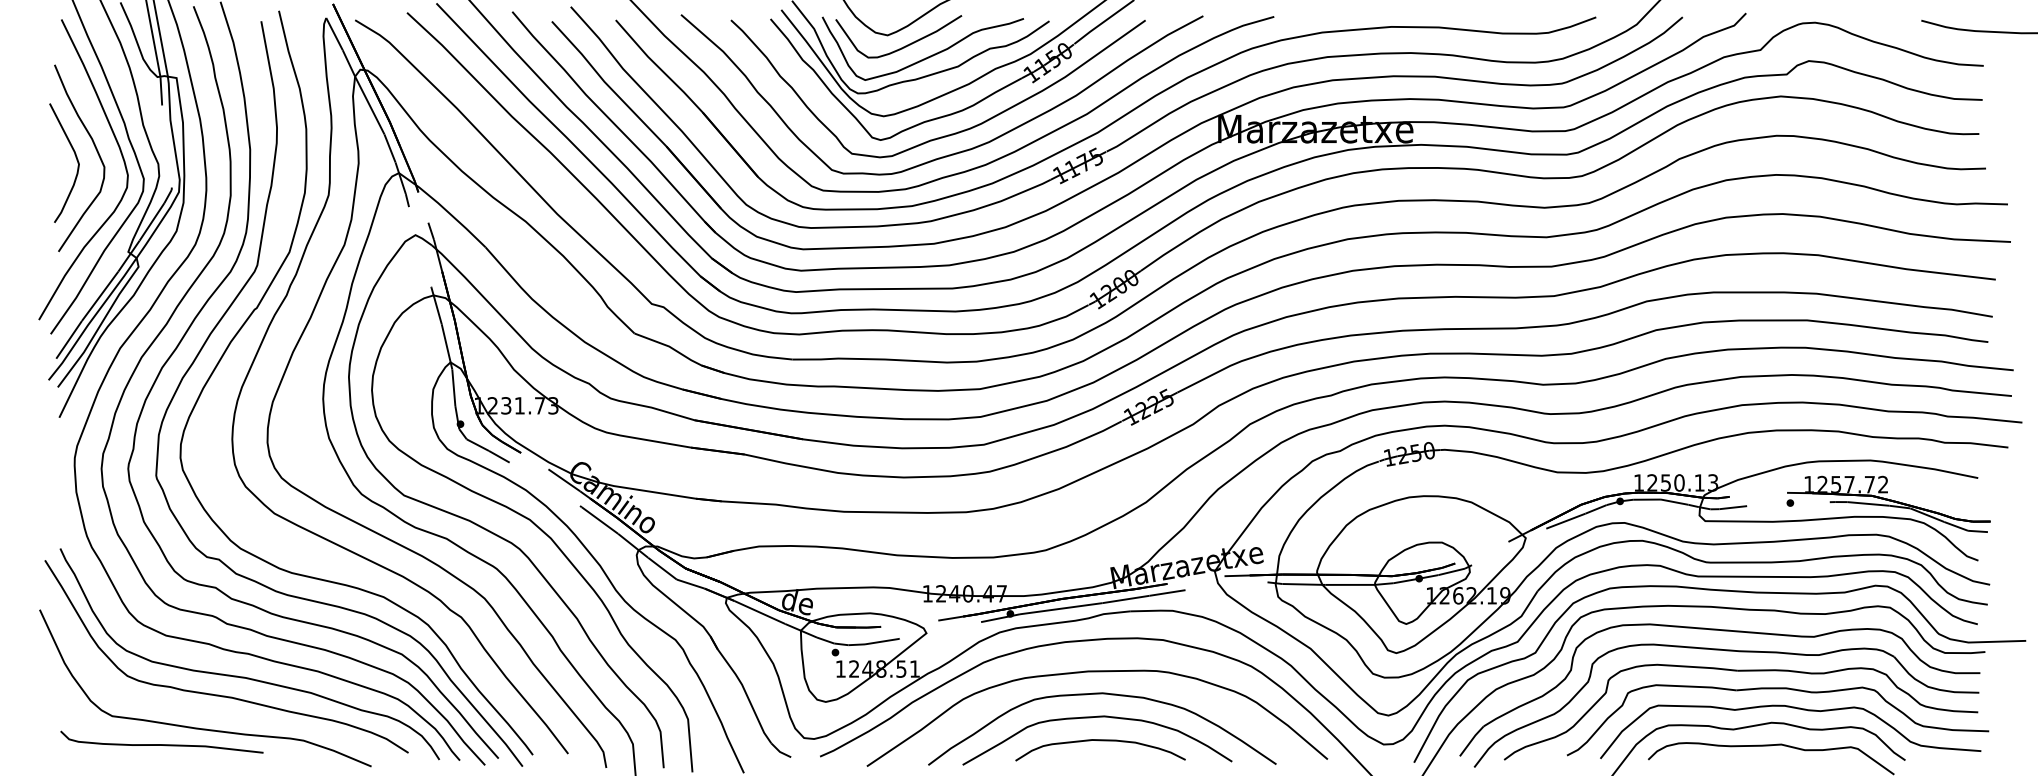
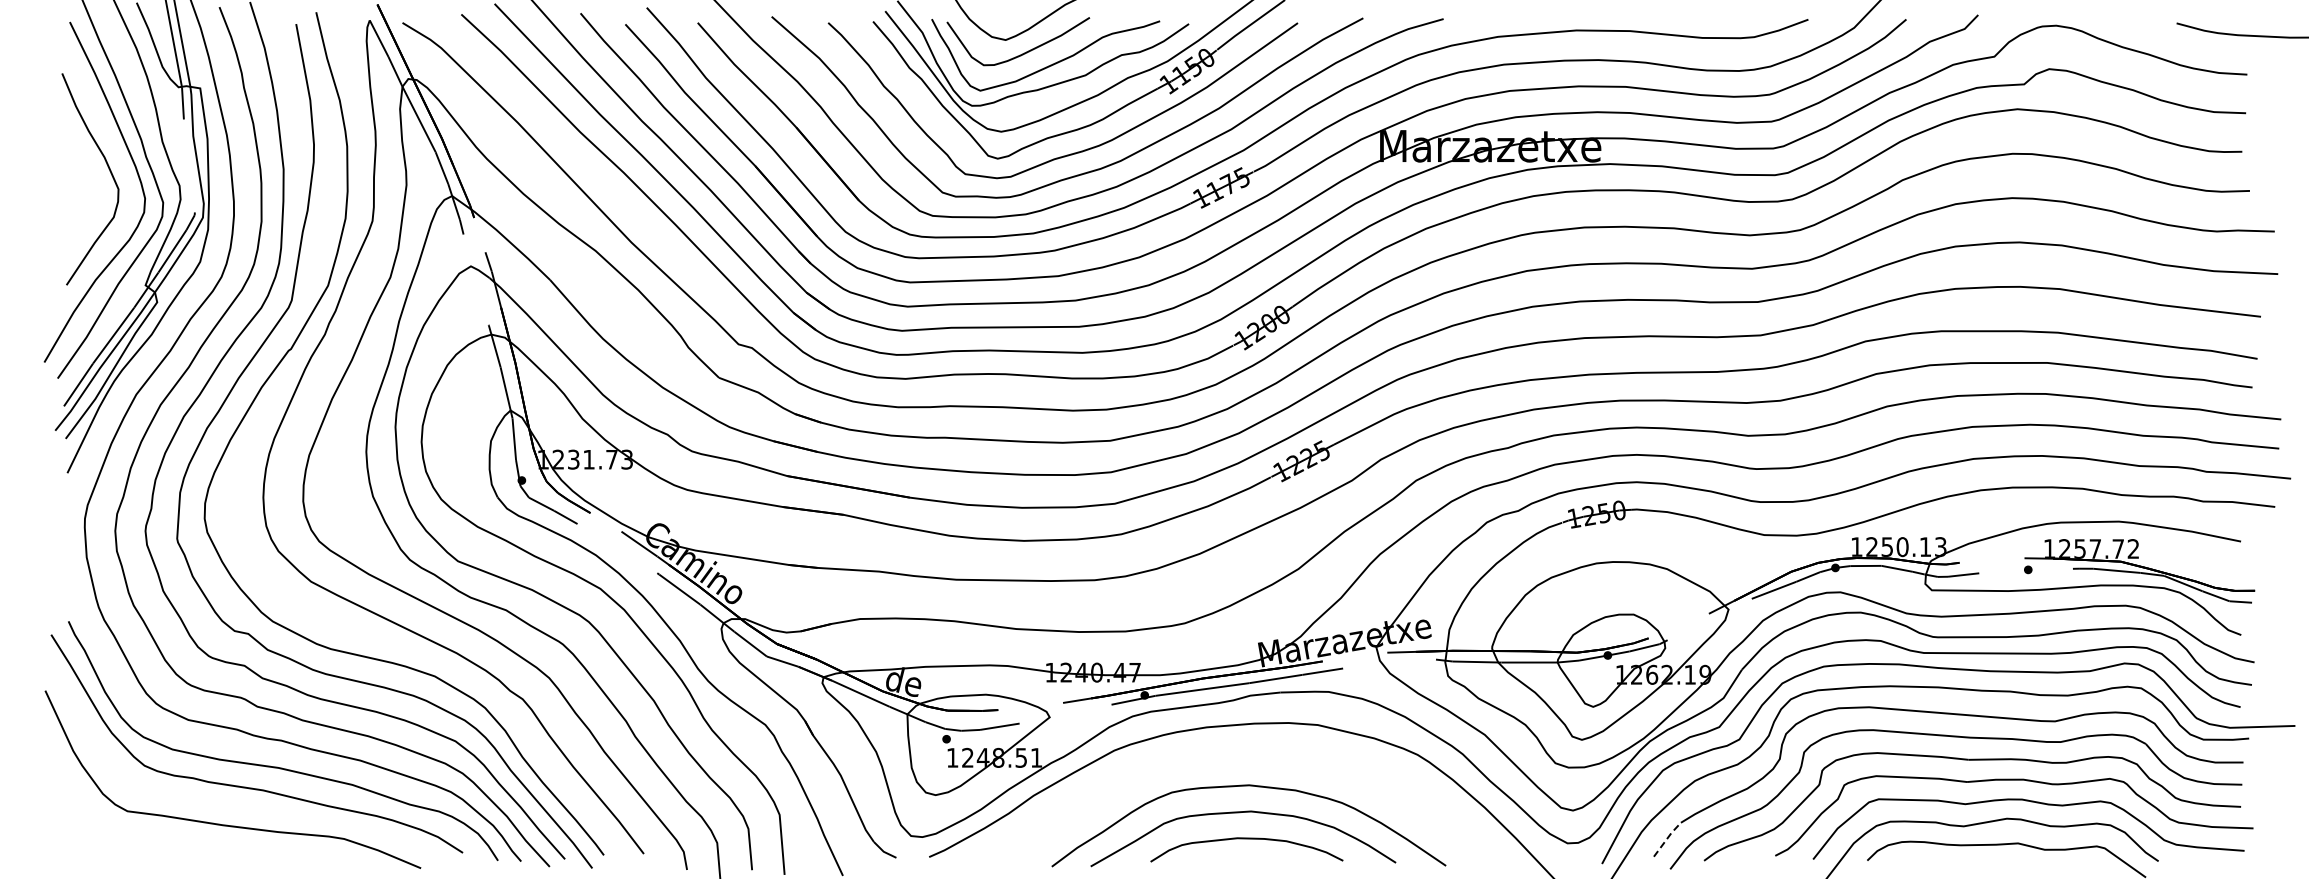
curve: (76, 159) -> (86, 180), removed
curve: (1097, 672) -> (1243, 761), removed
line: (1471, 740) -> (1667, 838), solid -> dashed
curve: (161, 744) -> (183, 843), removed

